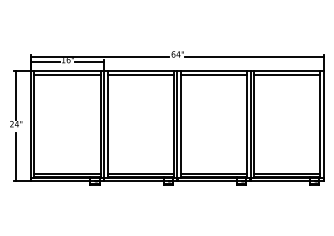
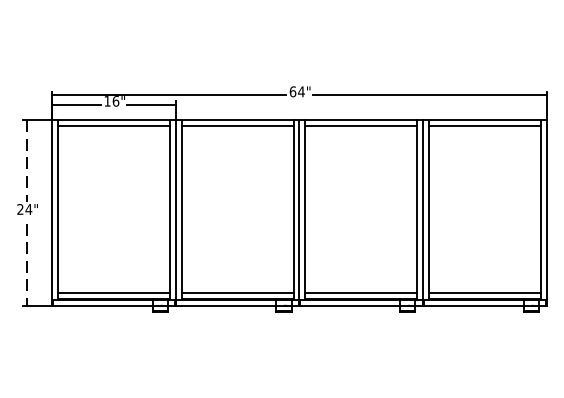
line: (15, 96) -> (26, 162), solid -> dashed
line: (15, 157) -> (26, 265), solid -> dashed

